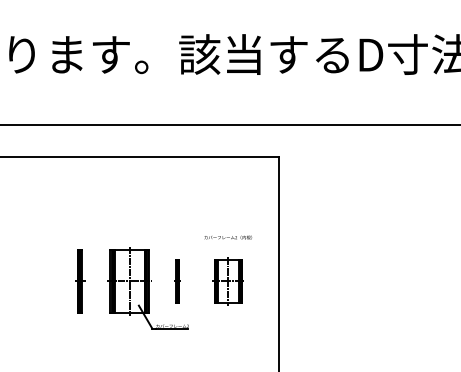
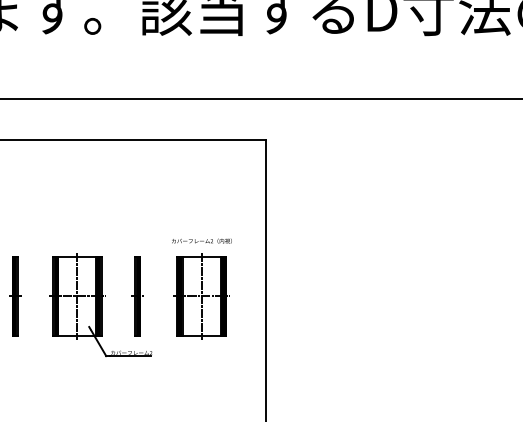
part: (177, 281) -> (137, 296), size x1.43
part: (228, 281) -> (202, 296), size x1.43

